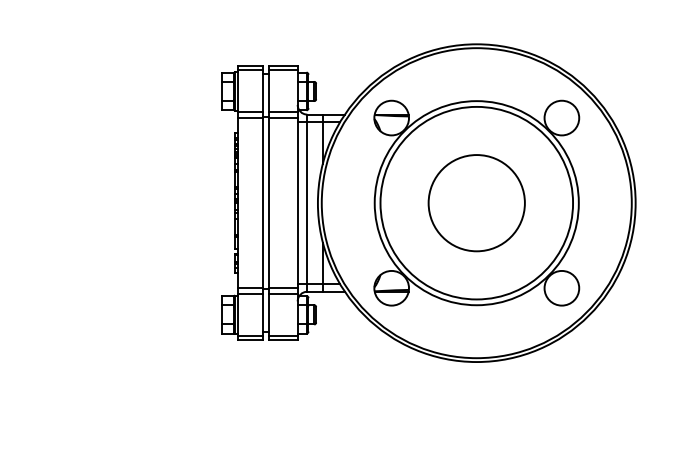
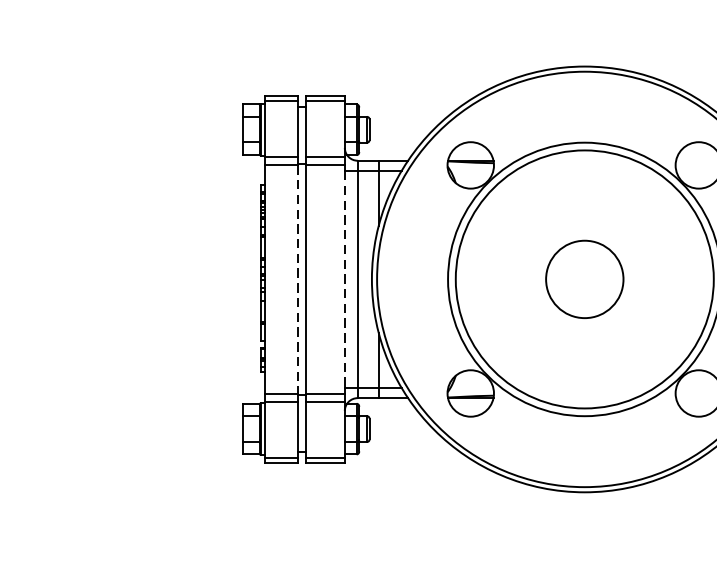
line: (263, 203) -> (299, 279), solid -> dashed
line: (297, 203) -> (344, 279), solid -> dashed
circle: (476, 203) -> (584, 279), size x0.6

